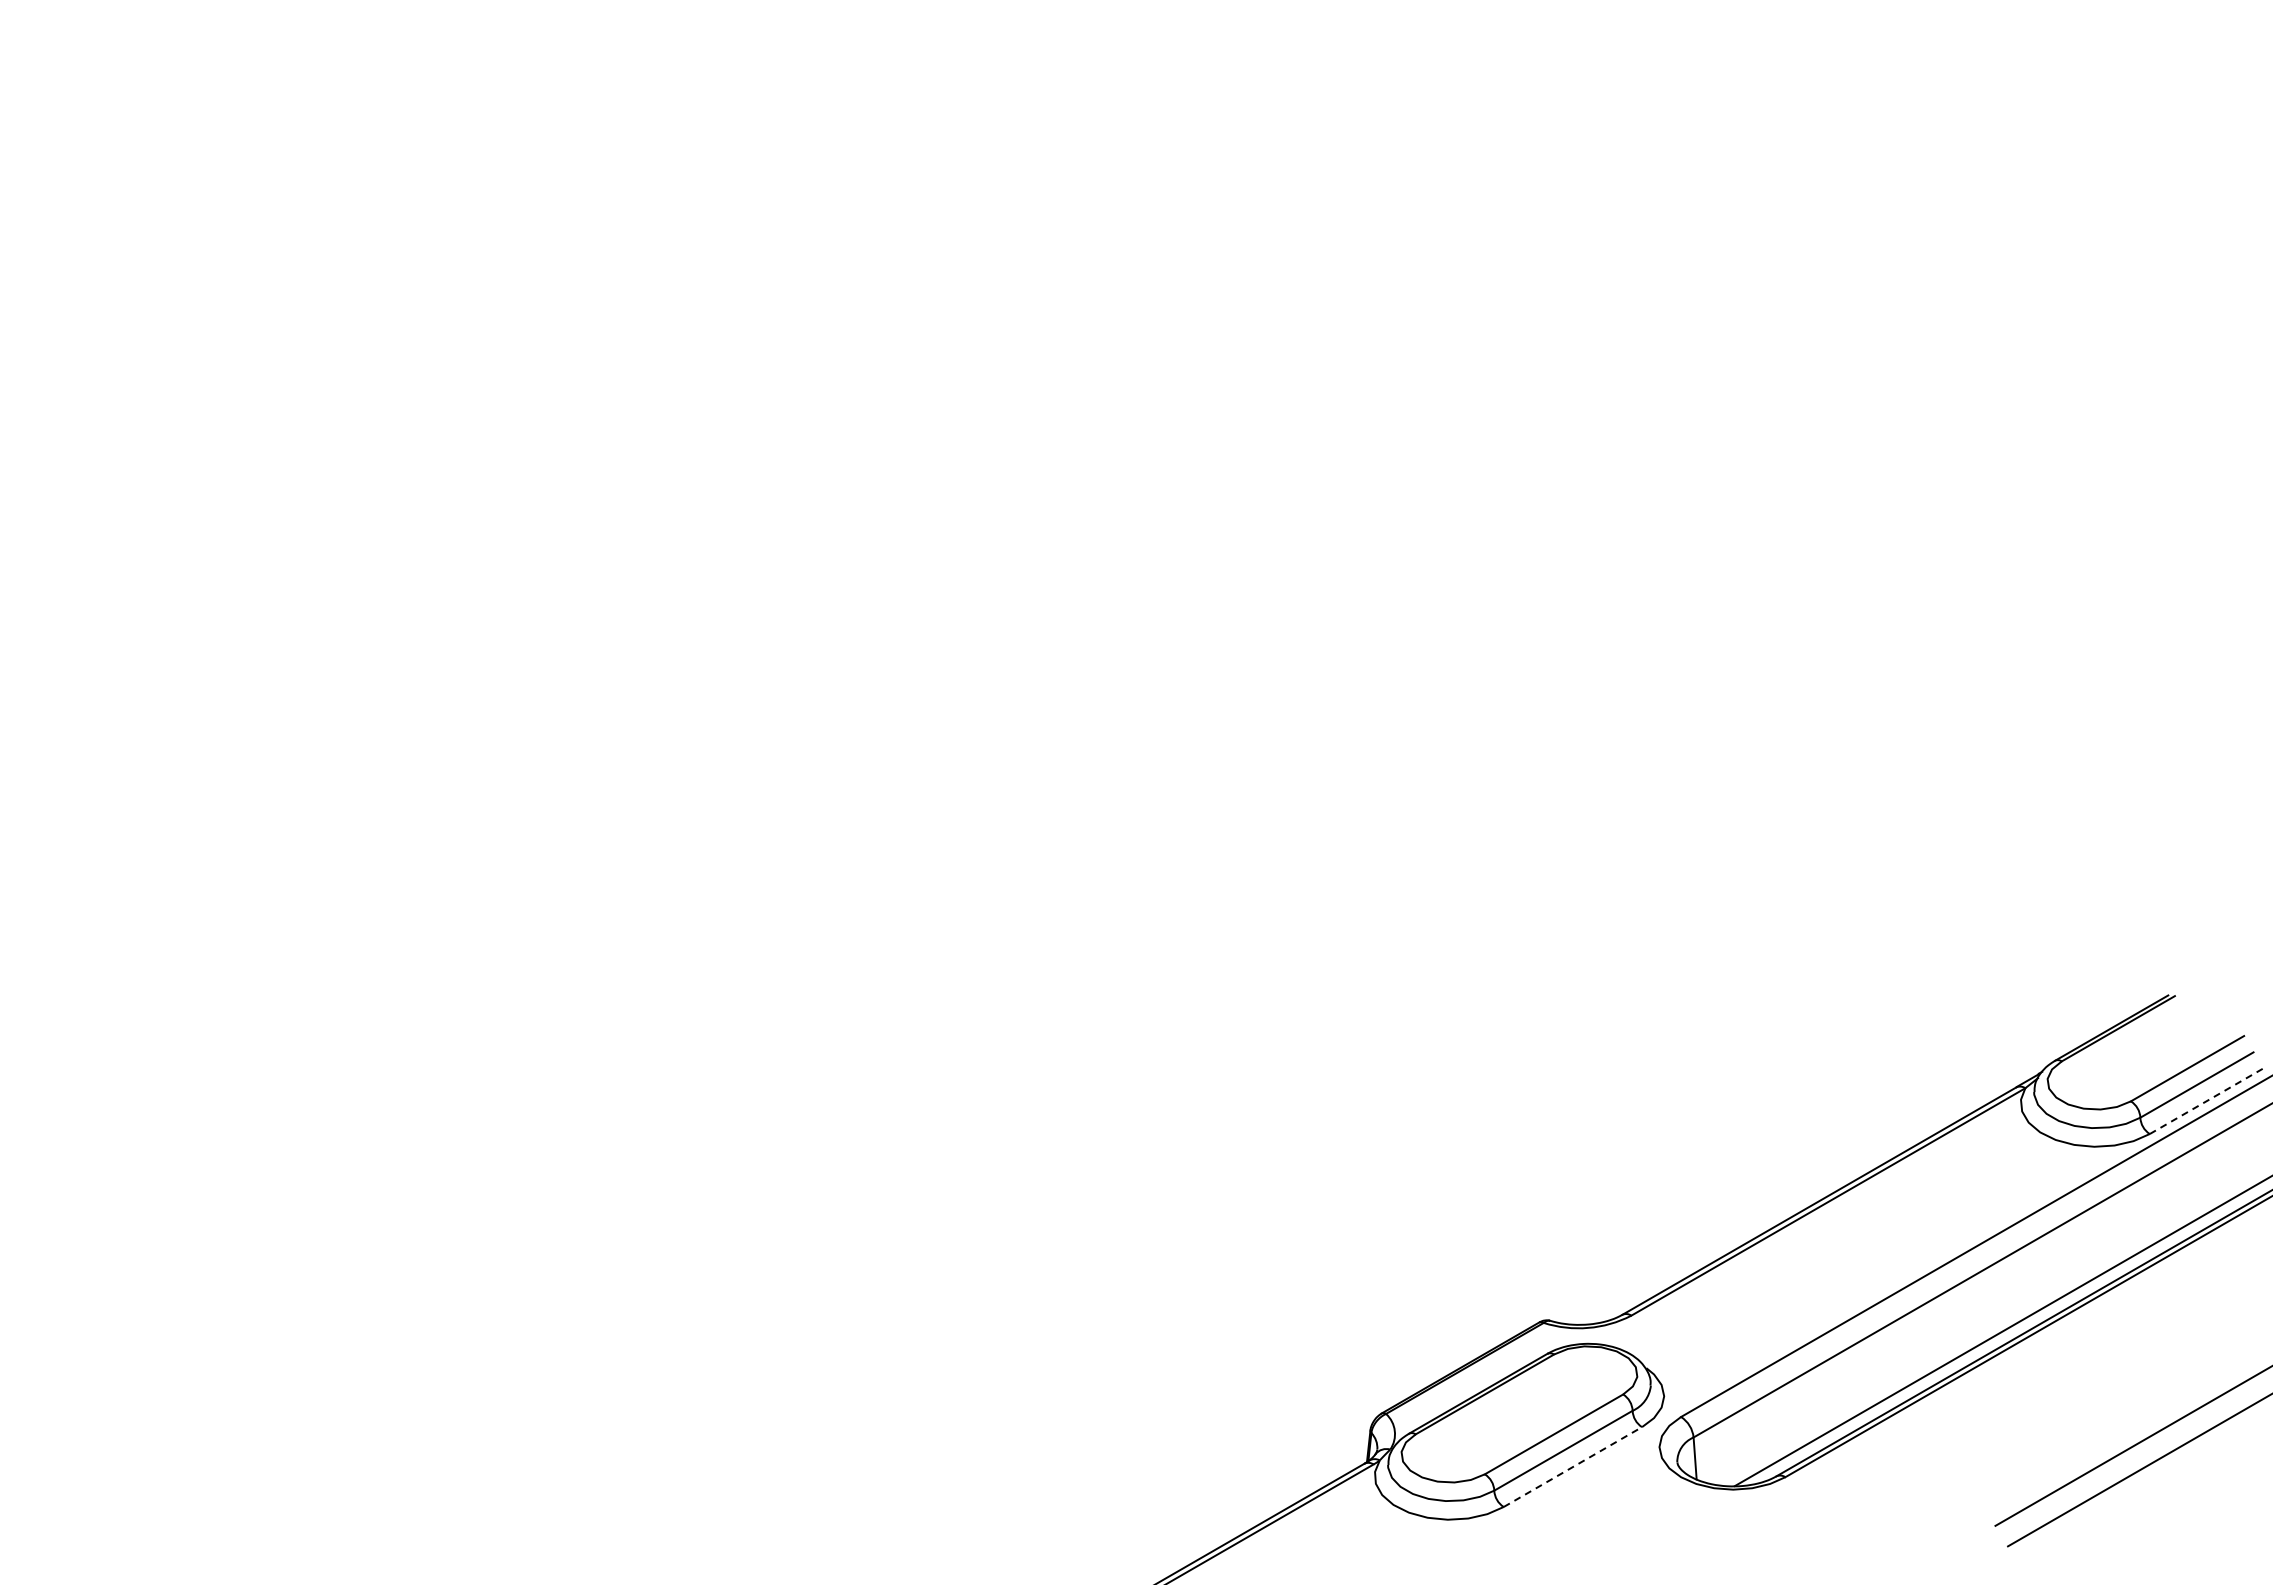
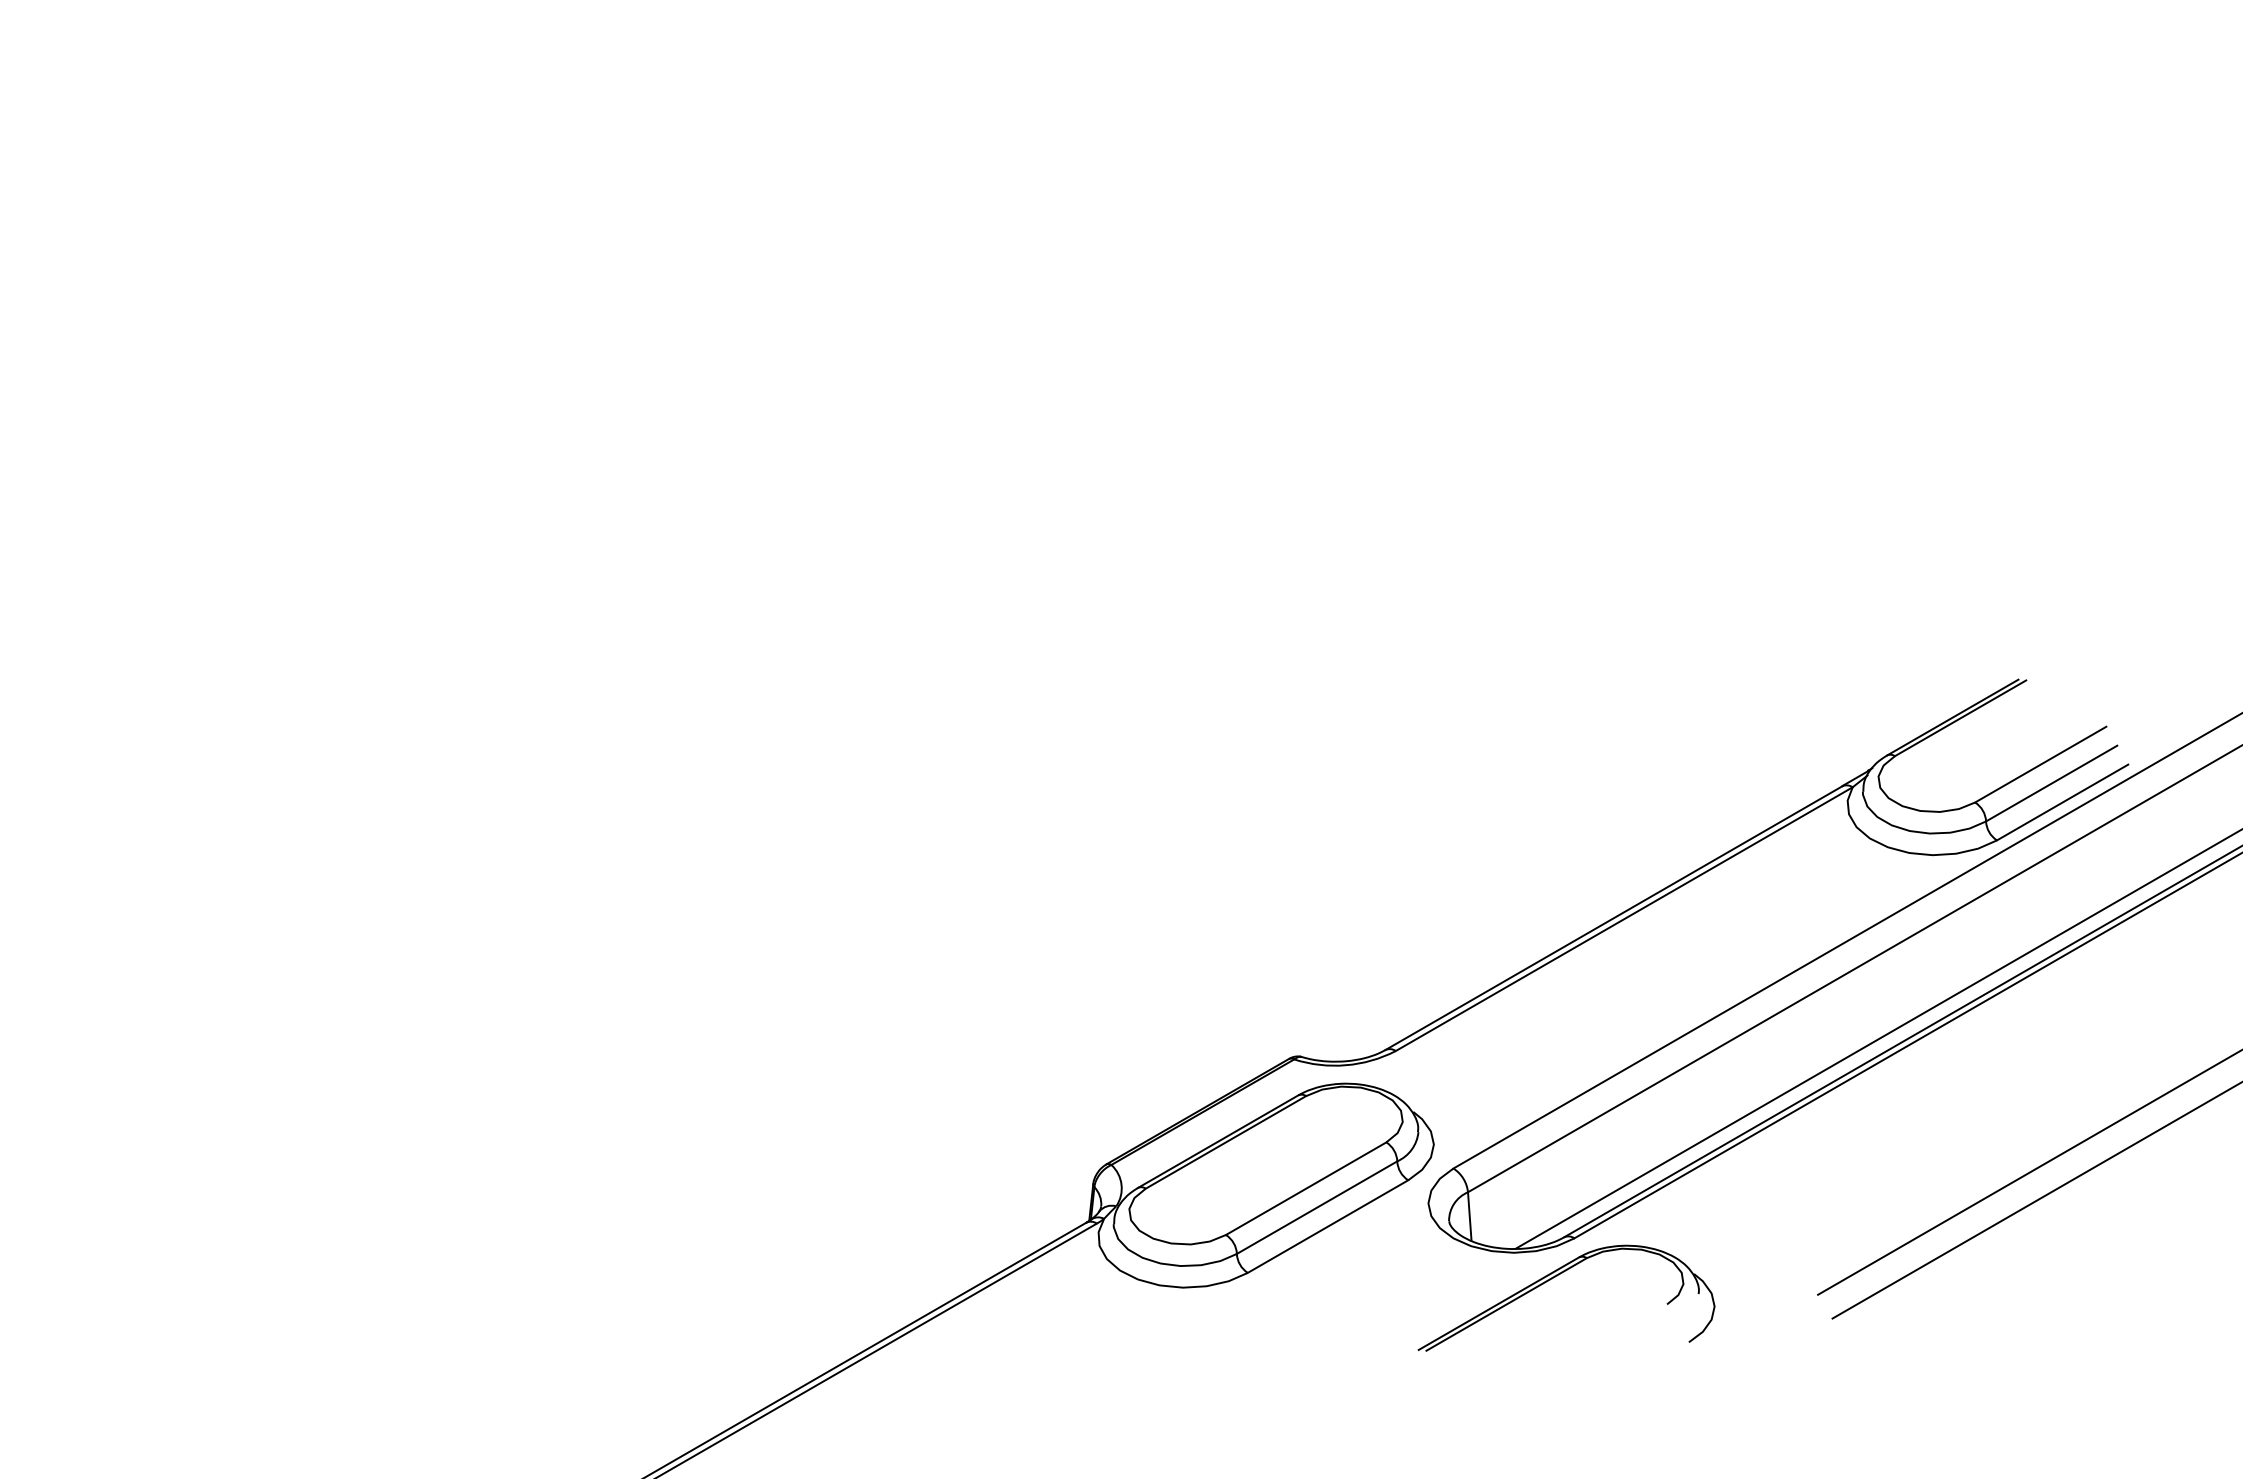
line: (2206, 1101) -> (2062, 802), dashed -> solid
line: (1572, 1467) -> (1327, 1227), dashed -> solid
part: (1770, 1510) -> (1557, 1276), added

